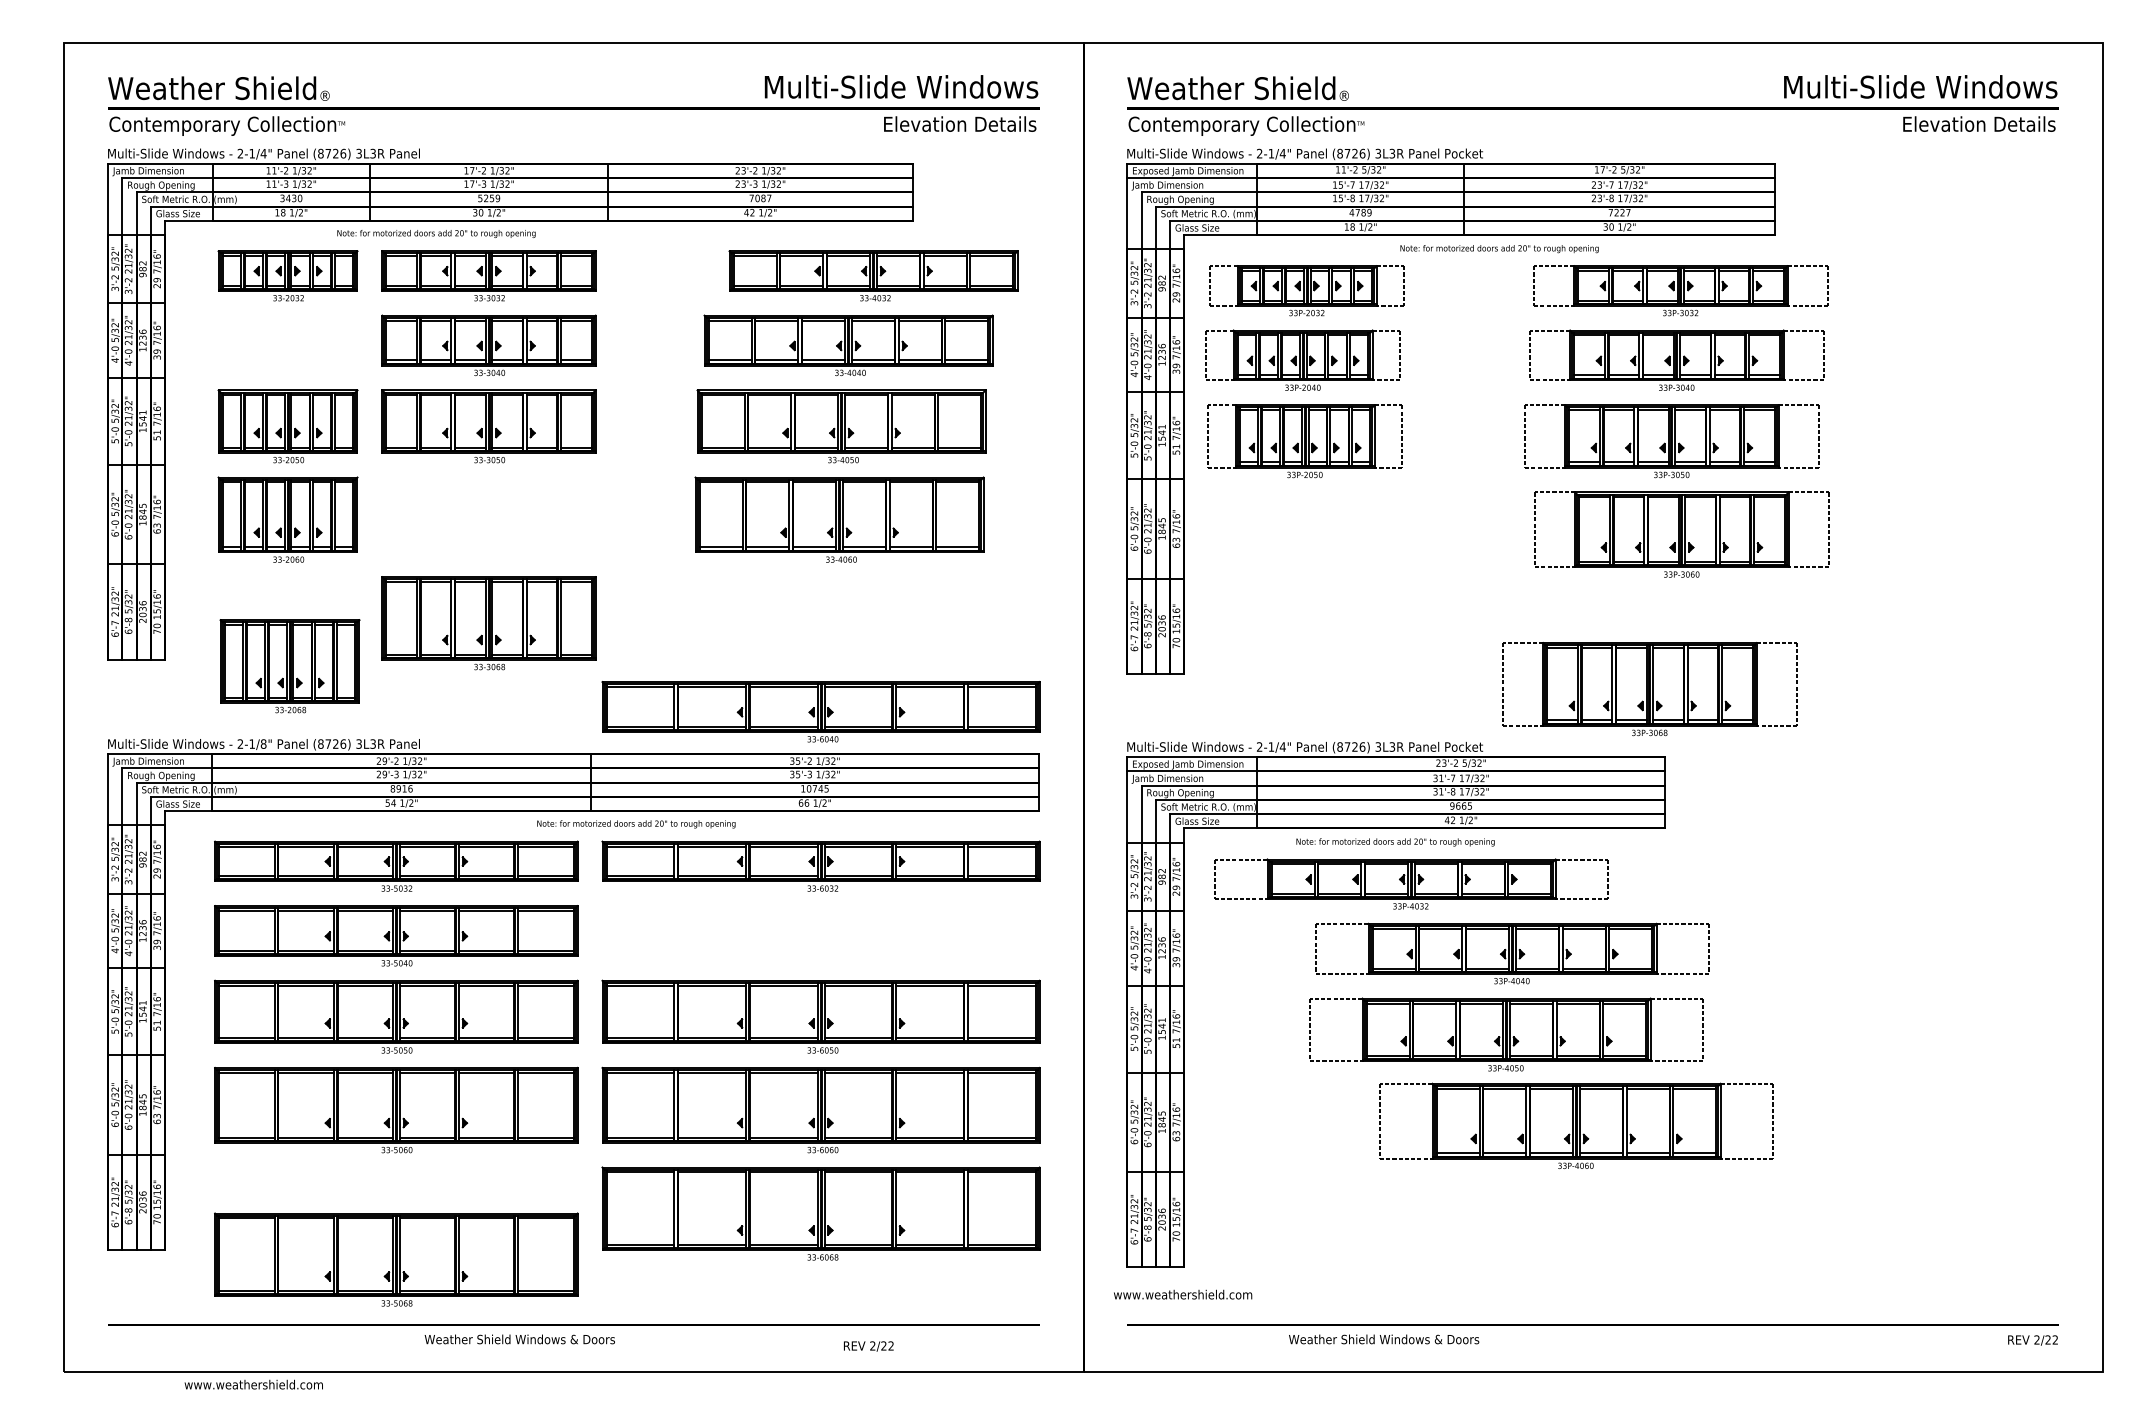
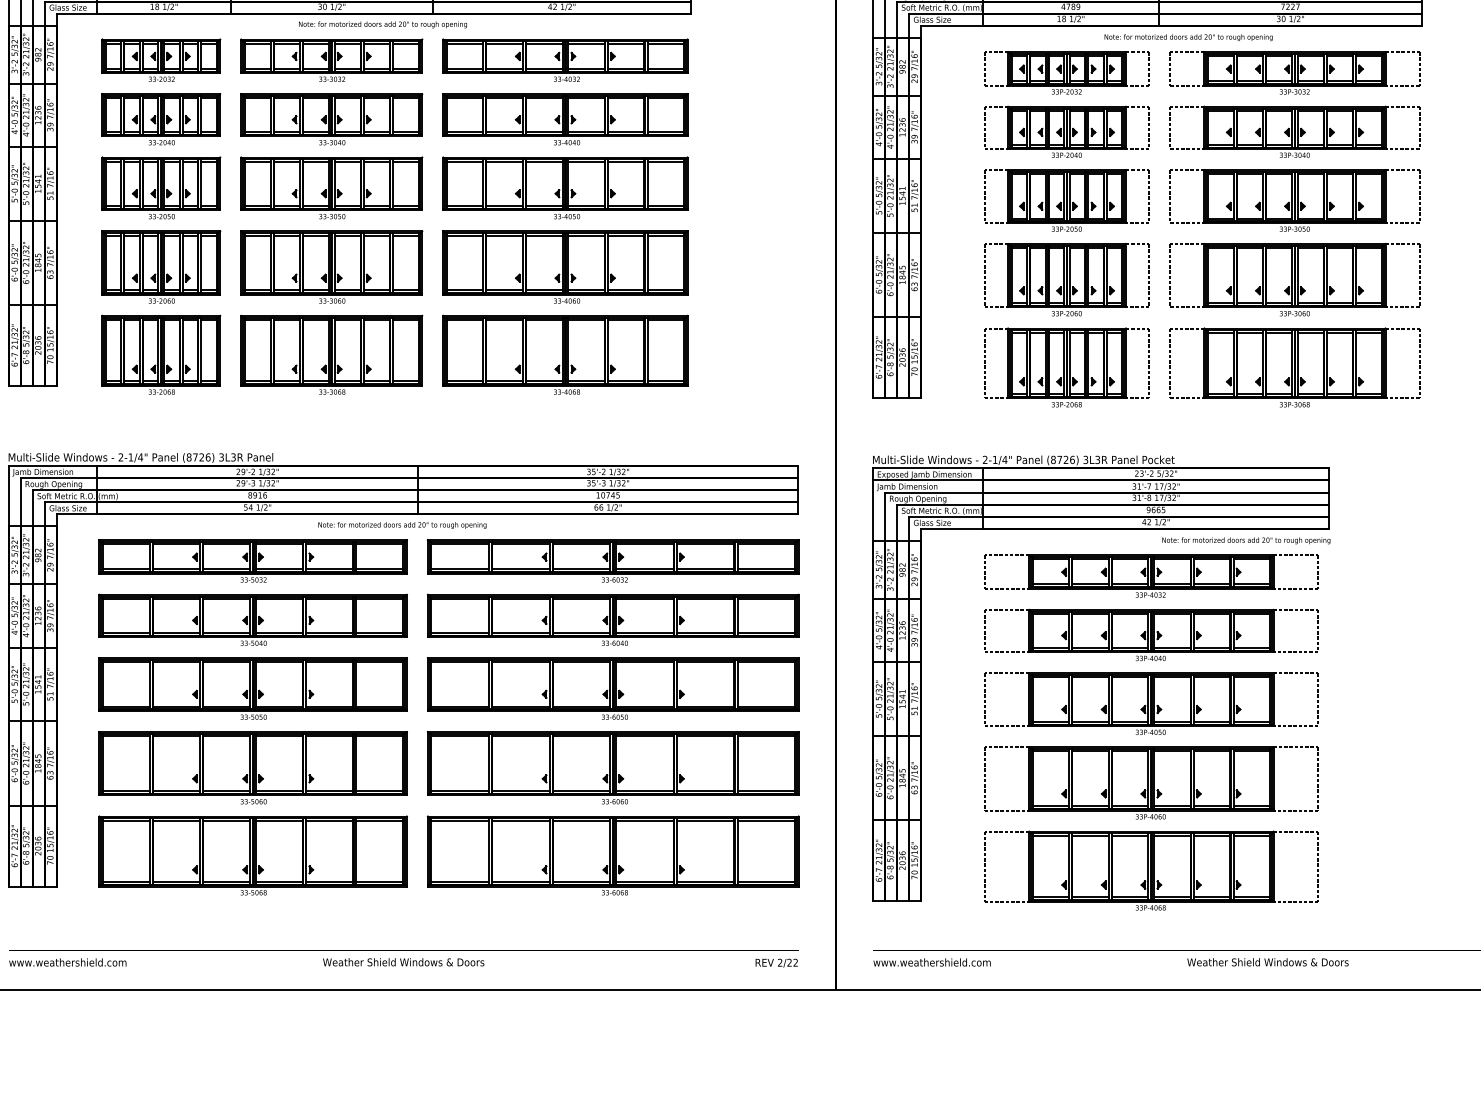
text: (436, 233) -> (383, 24), moved
part: (873, 275) -> (565, 60), moved
part: (1306, 290) -> (1066, 72), moved
part: (1680, 290) -> (1294, 72), moved
part: (287, 344) -> (160, 118), added
part: (848, 344) -> (565, 118), moved
part: (1302, 359) -> (1066, 131), moved
part: (1676, 359) -> (1294, 131), moved
part: (841, 426) -> (565, 188), moved
part: (1304, 441) -> (1066, 200), moved
part: (1671, 441) -> (1294, 200), moved
part: (488, 519) -> (331, 266), added
part: (839, 519) -> (565, 266), moved
part: (1355, 534) -> (1066, 279), added
part: (1681, 534) -> (1294, 279), moved
part: (764, 623) -> (565, 355), added
part: (1355, 638) -> (1066, 367), added
part: (289, 666) -> (160, 355), moved
part: (1649, 689) -> (1294, 367), moved
part: (820, 711) -> (612, 619), moved
text: (263, 743) -> (140, 456), 2-1/8" -> 2-1/4"
text: (636, 824) -> (402, 525), moved
text: (1395, 842) -> (1246, 540), moved
part: (1411, 883) -> (1151, 575), moved
part: (1512, 953) -> (1151, 635), moved
part: (1506, 1034) -> (1151, 703), moved
part: (1576, 1125) -> (1151, 782), moved
part: (1455, 1231) -> (1151, 870), added
part: (396, 1259) -> (253, 855), moved
text: (1183, 1294) -> (932, 962), moved
text: (519, 1339) -> (403, 962), moved
text: (1384, 1339) -> (1268, 962), moved
text: (868, 1346) -> (776, 963), moved
text: (253, 1384) -> (67, 962), moved

